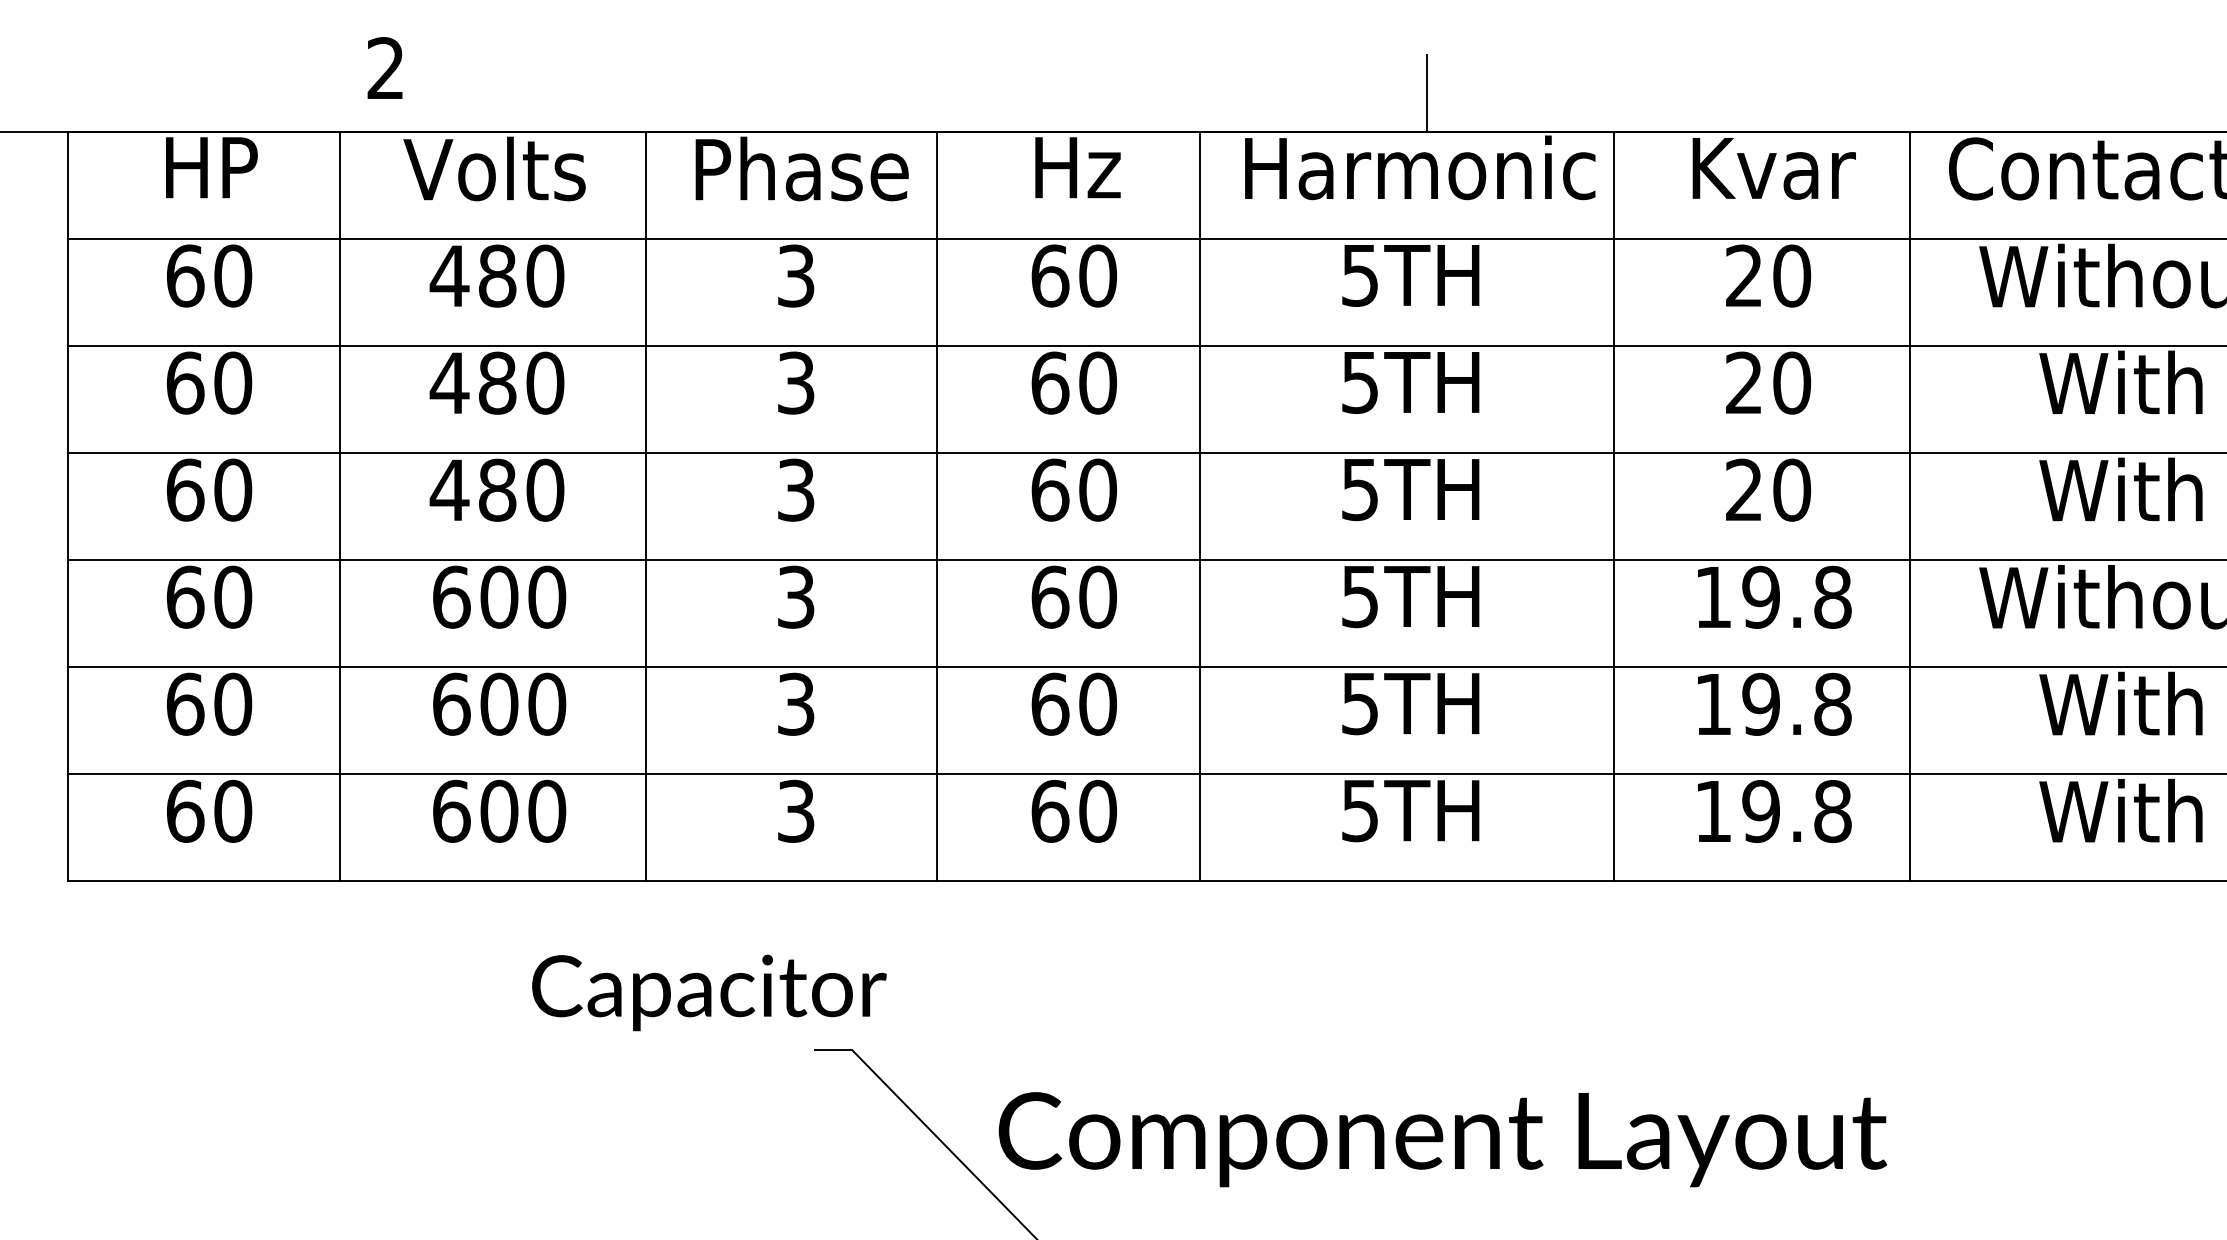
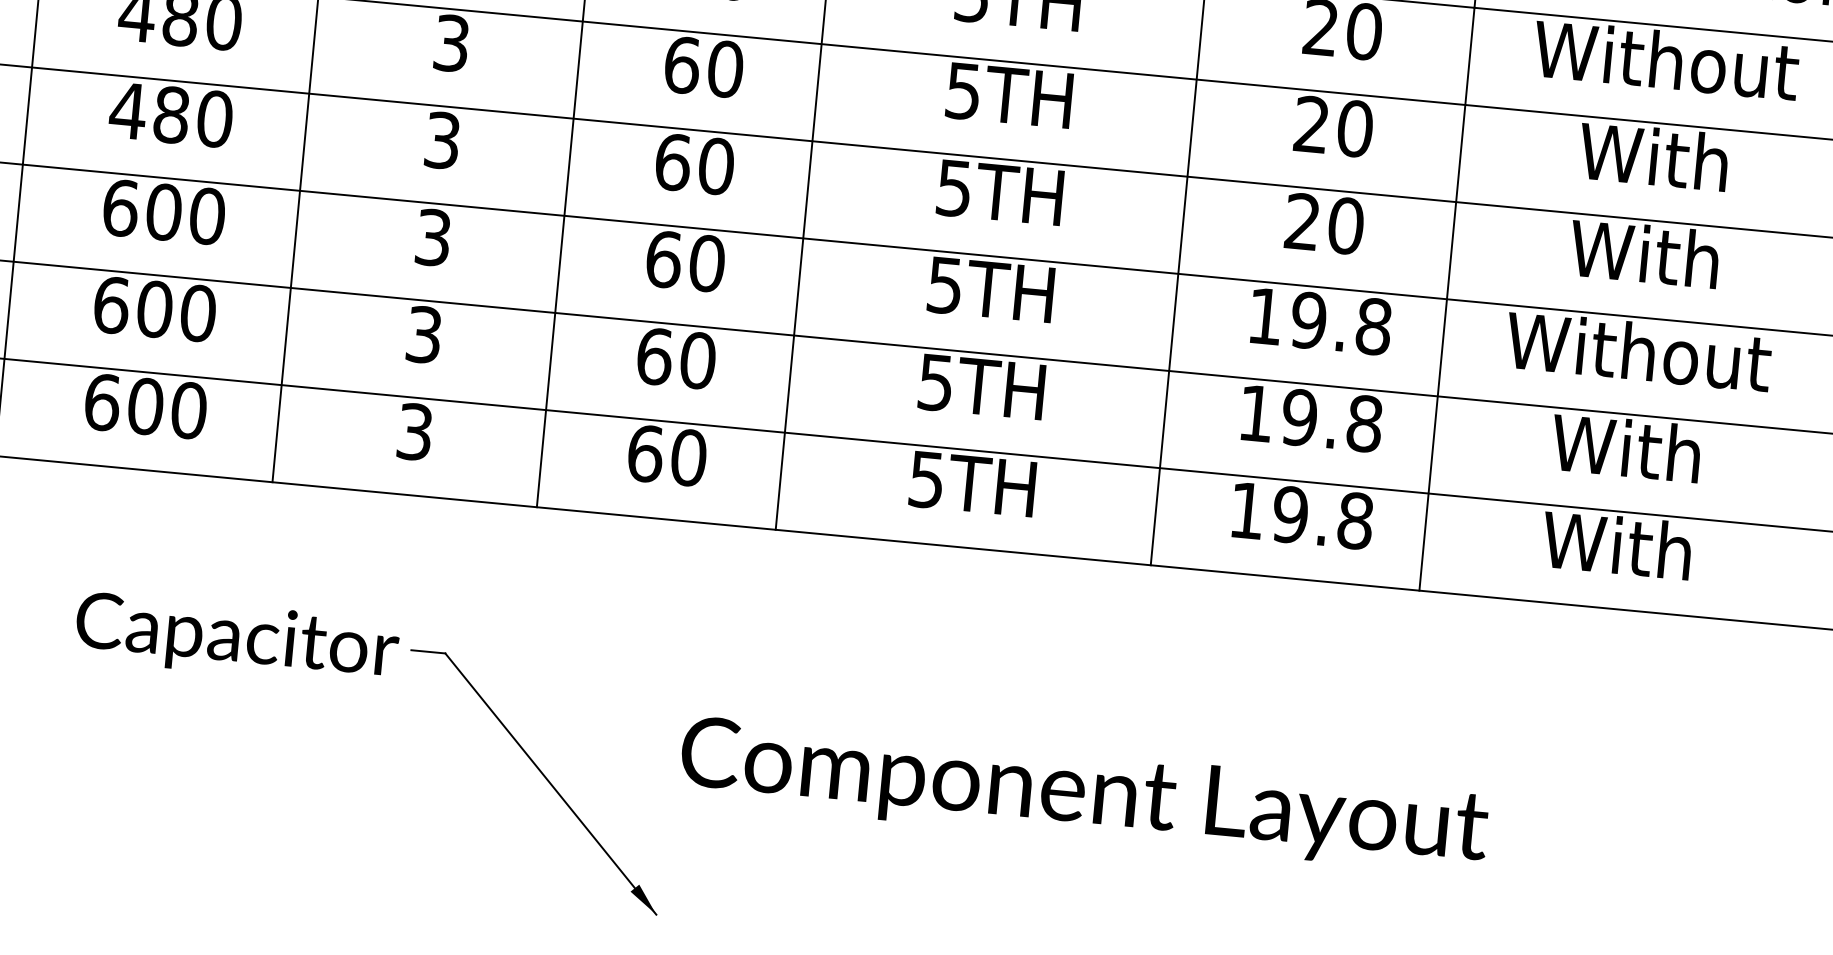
text: (709, 992) -> (237, 639), moved
text: (1442, 1139) -> (1083, 795), moved

